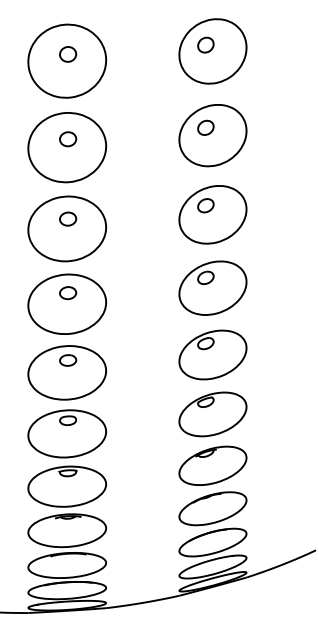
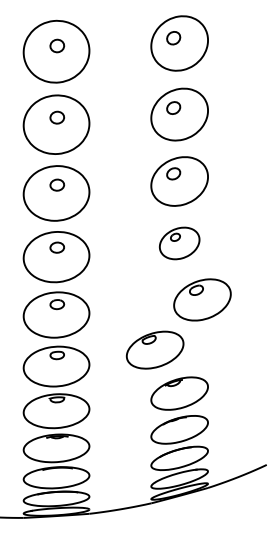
part: (212, 287) -> (179, 242), size x0.7
part: (212, 354) -> (202, 299), moved
part: (212, 414) -> (154, 350), moved

